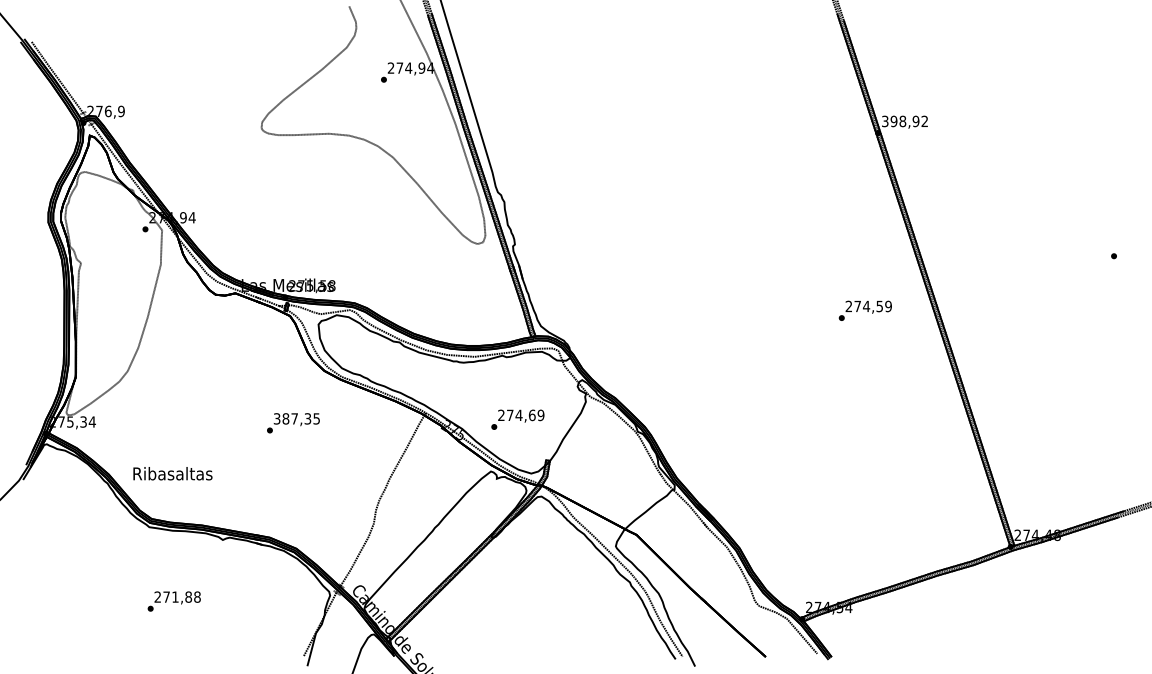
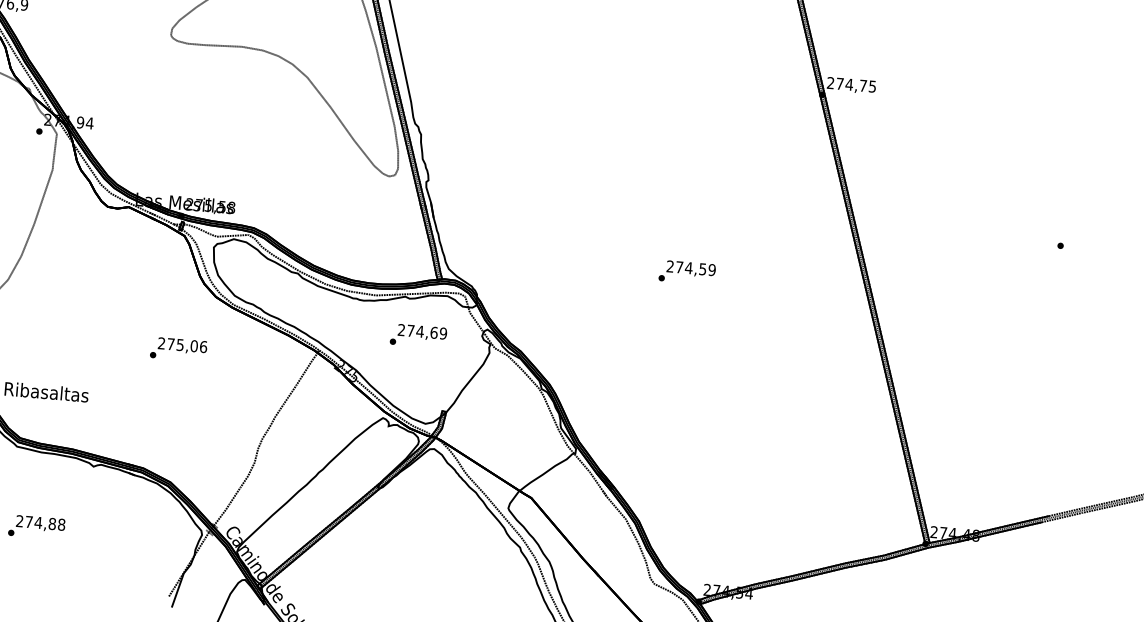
text: (904, 121) -> (851, 84), 398,92 -> 274,75
text: (864, 310) -> (686, 272), moved
text: (296, 418) -> (182, 344), 387,35 -> 275,06
text: (517, 419) -> (418, 335), moved
text: (175, 596) -> (38, 522), 271,88 -> 274,88

